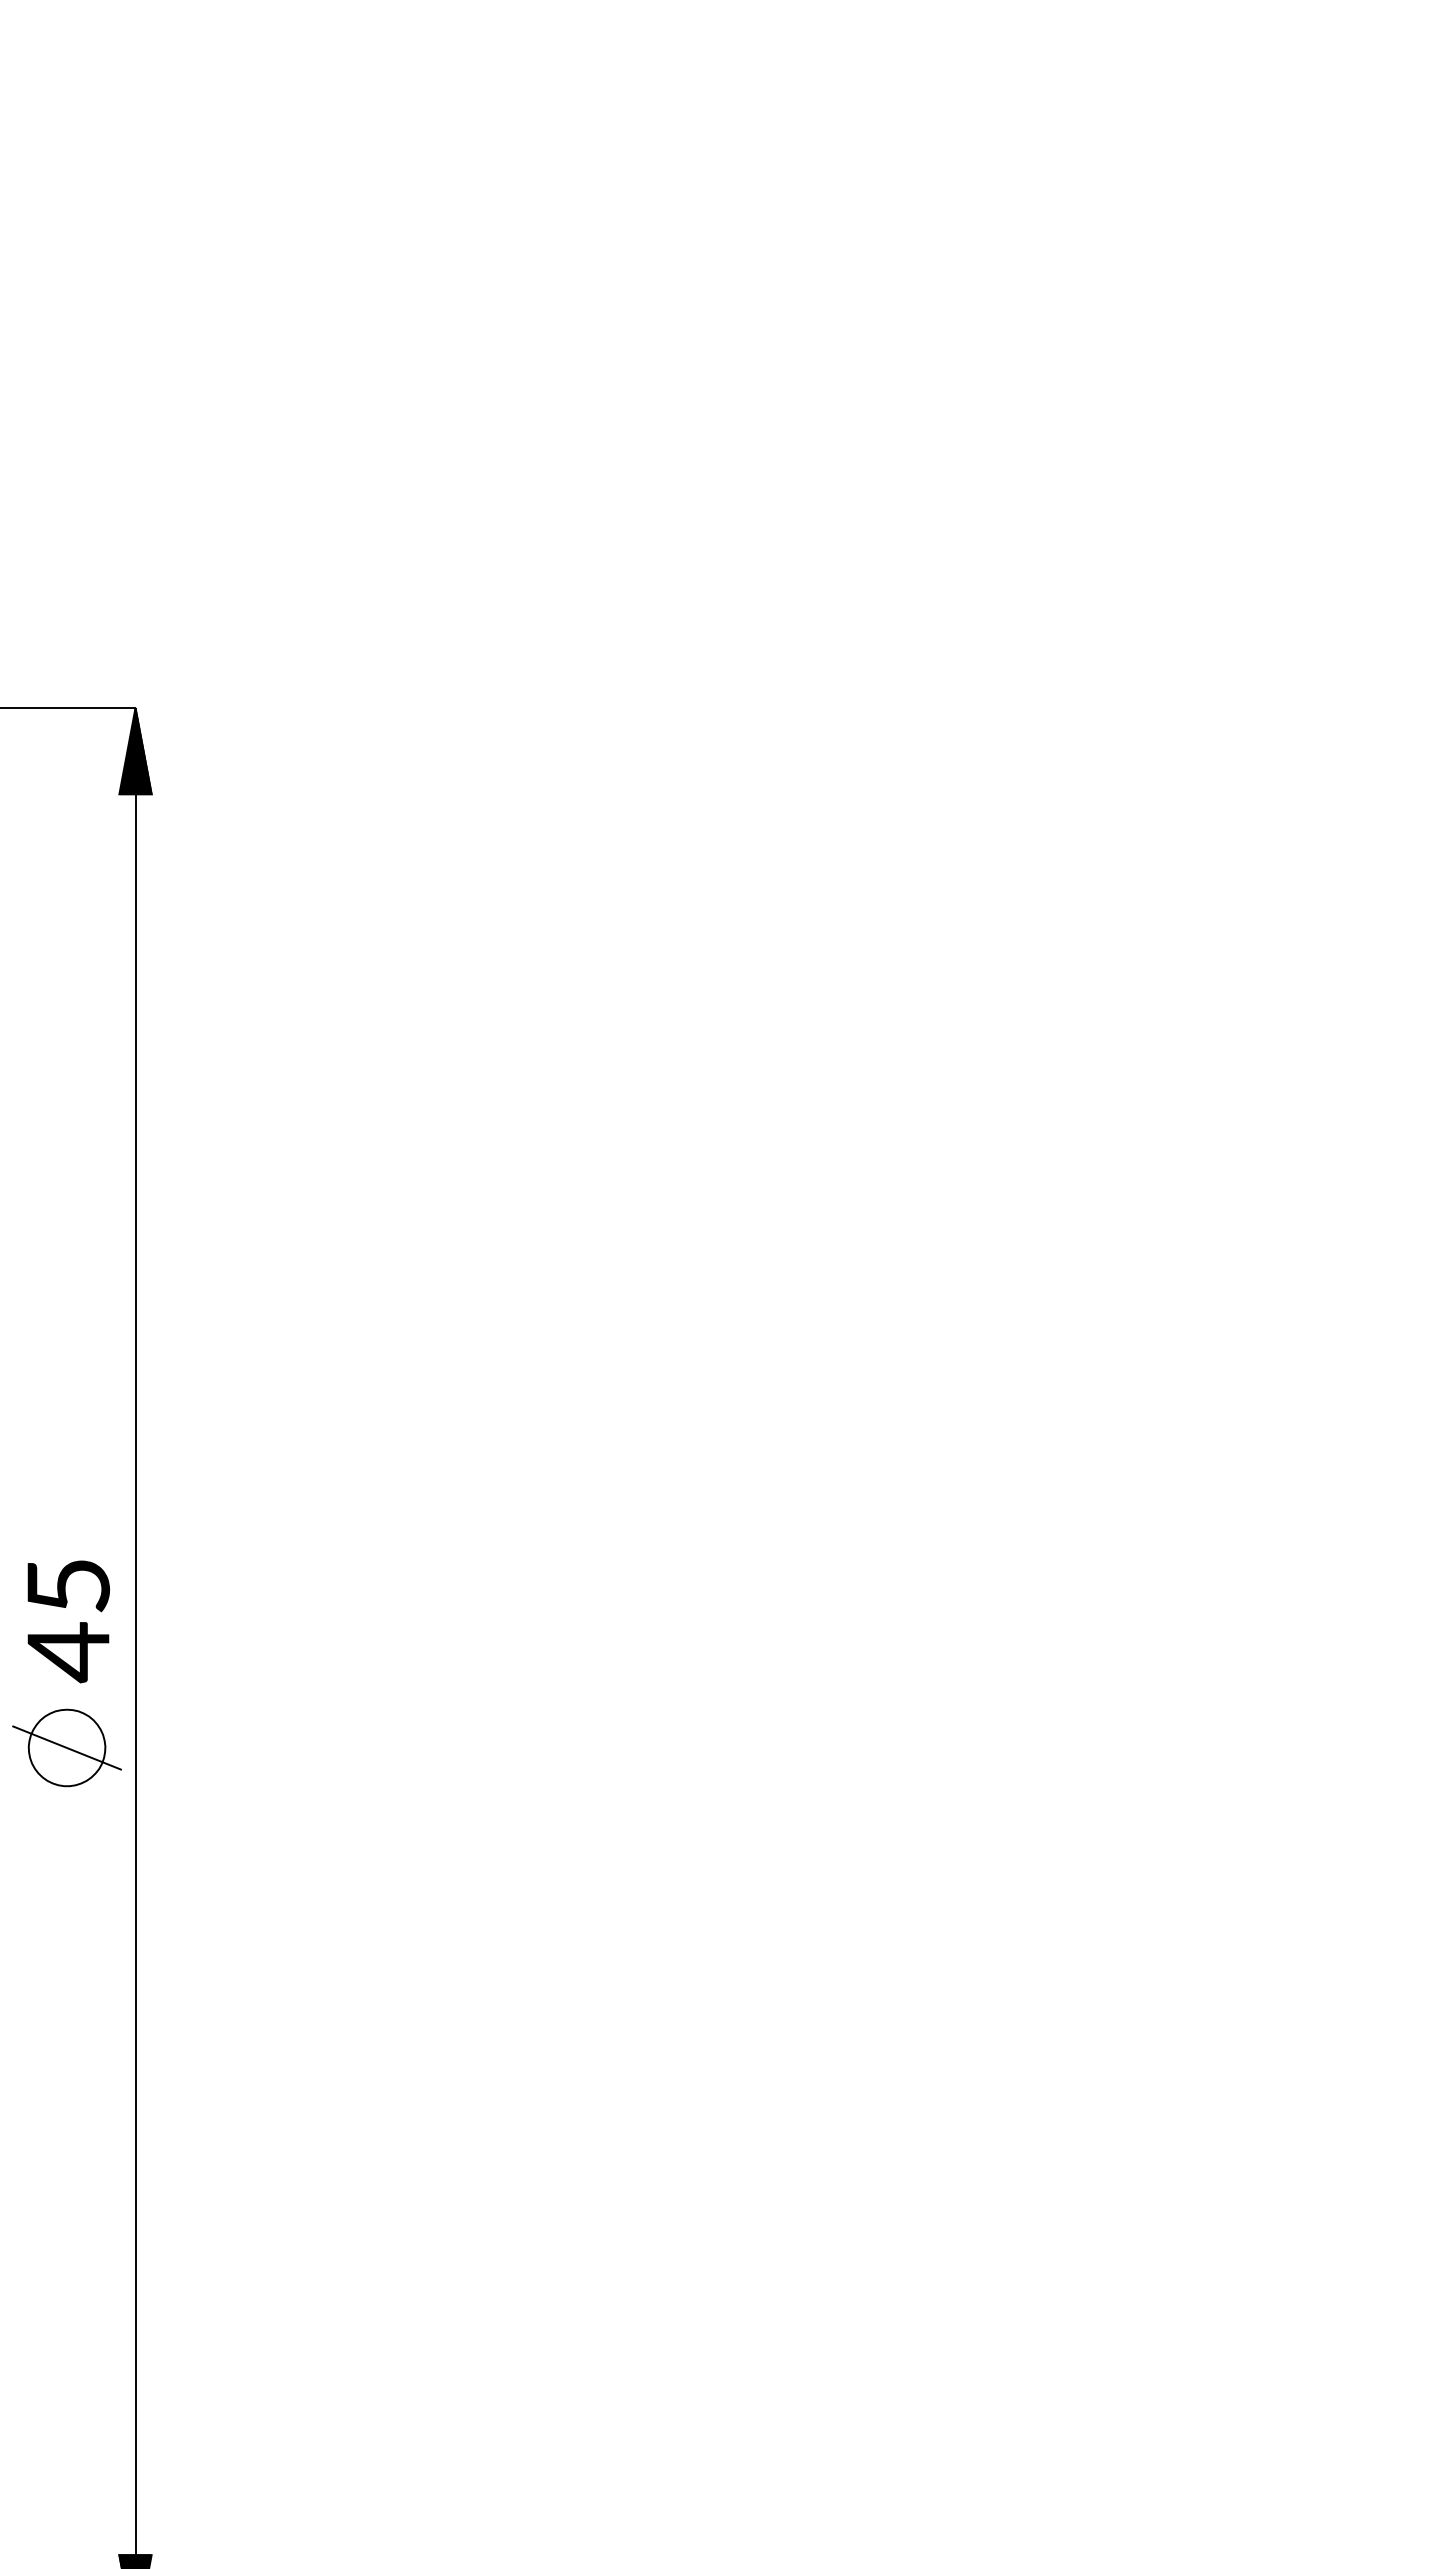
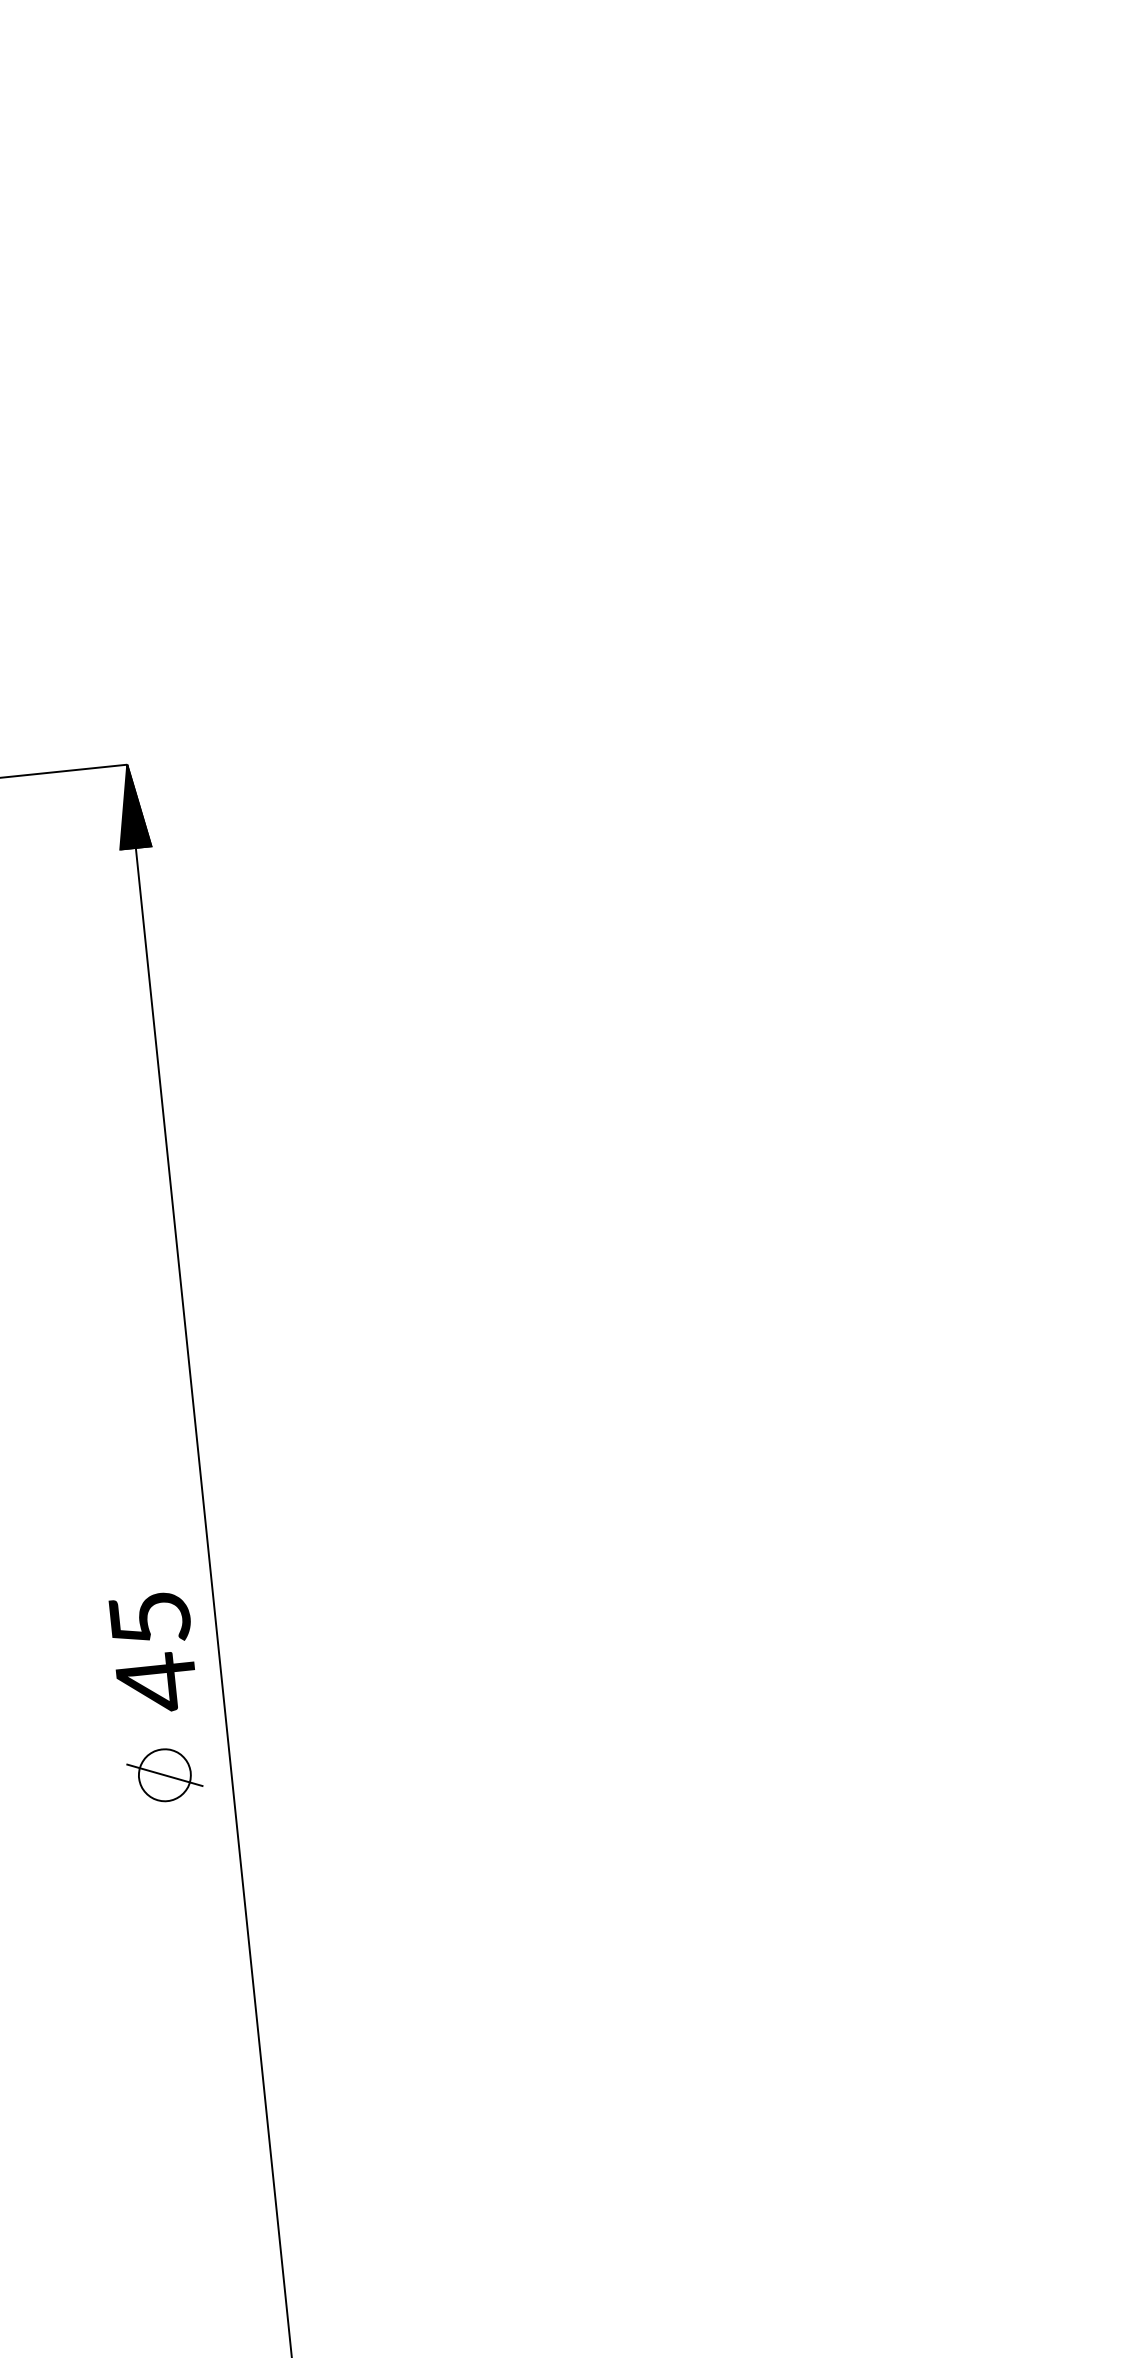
part: (66, 1747) -> (164, 1774), size x0.7

